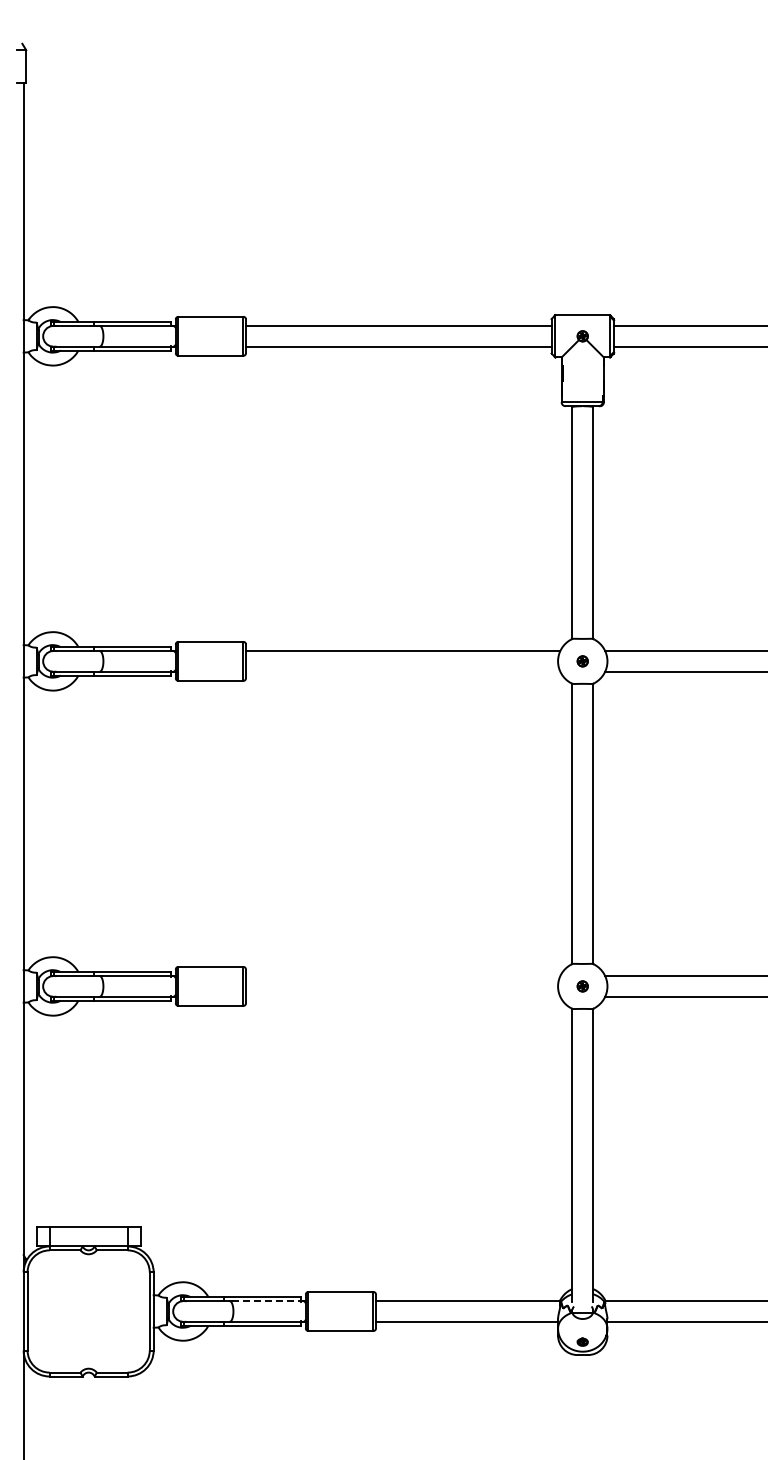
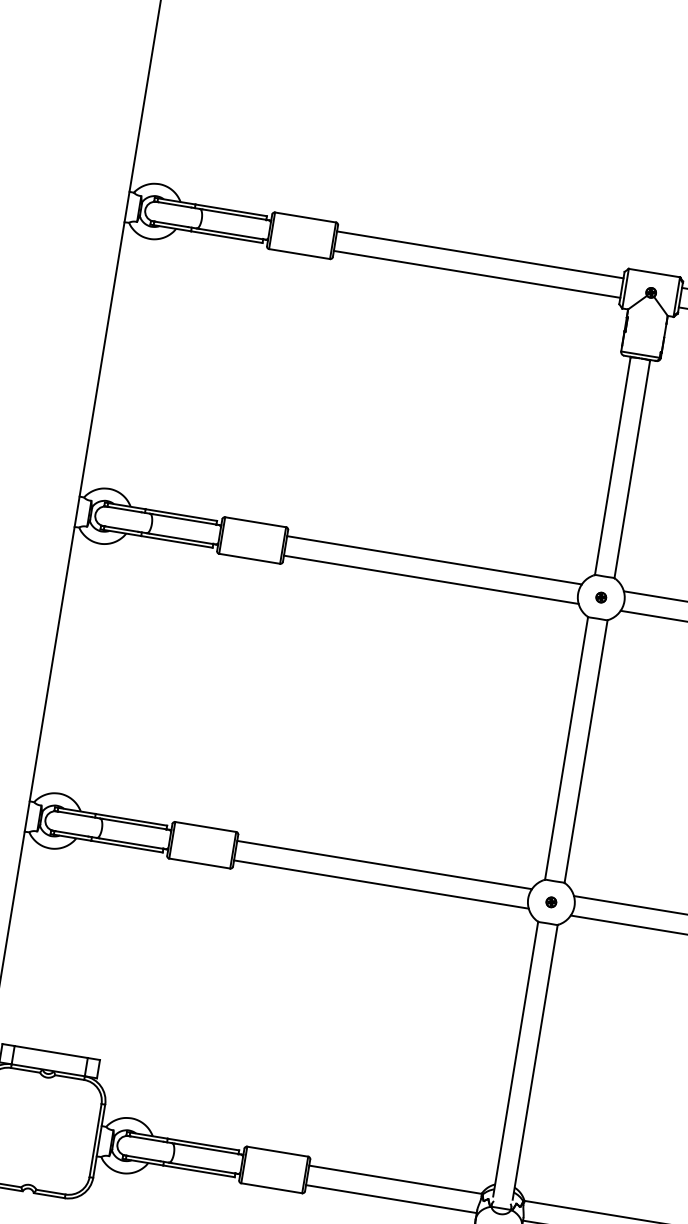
line: (403, 671) -> (431, 579), added
line: (403, 976) -> (384, 865), added
line: (403, 996) -> (381, 884), added
line: (267, 1301) -> (207, 1149), dashed -> solid

